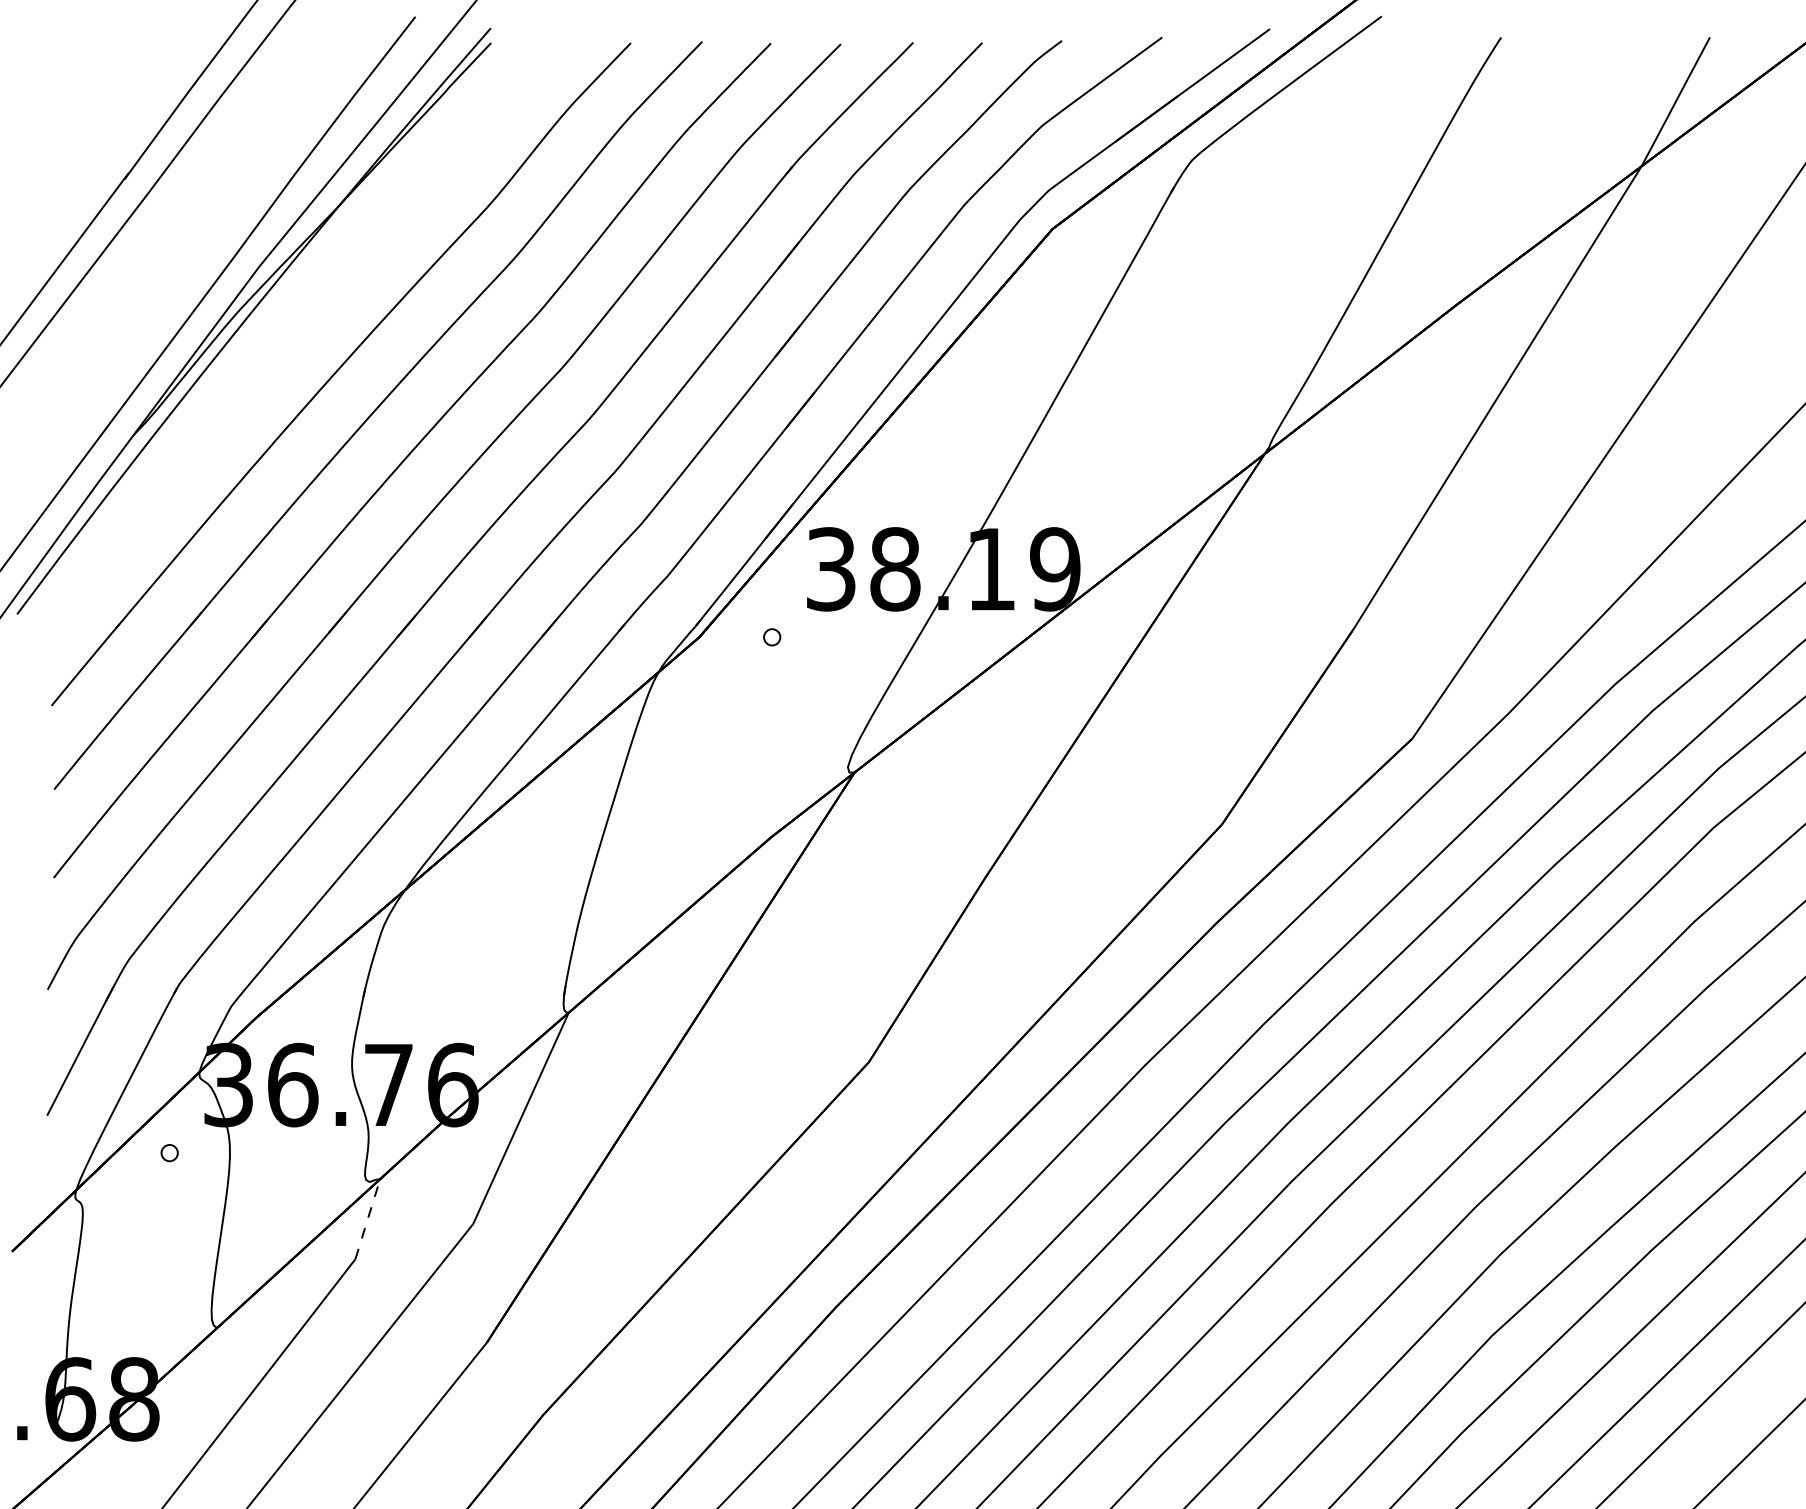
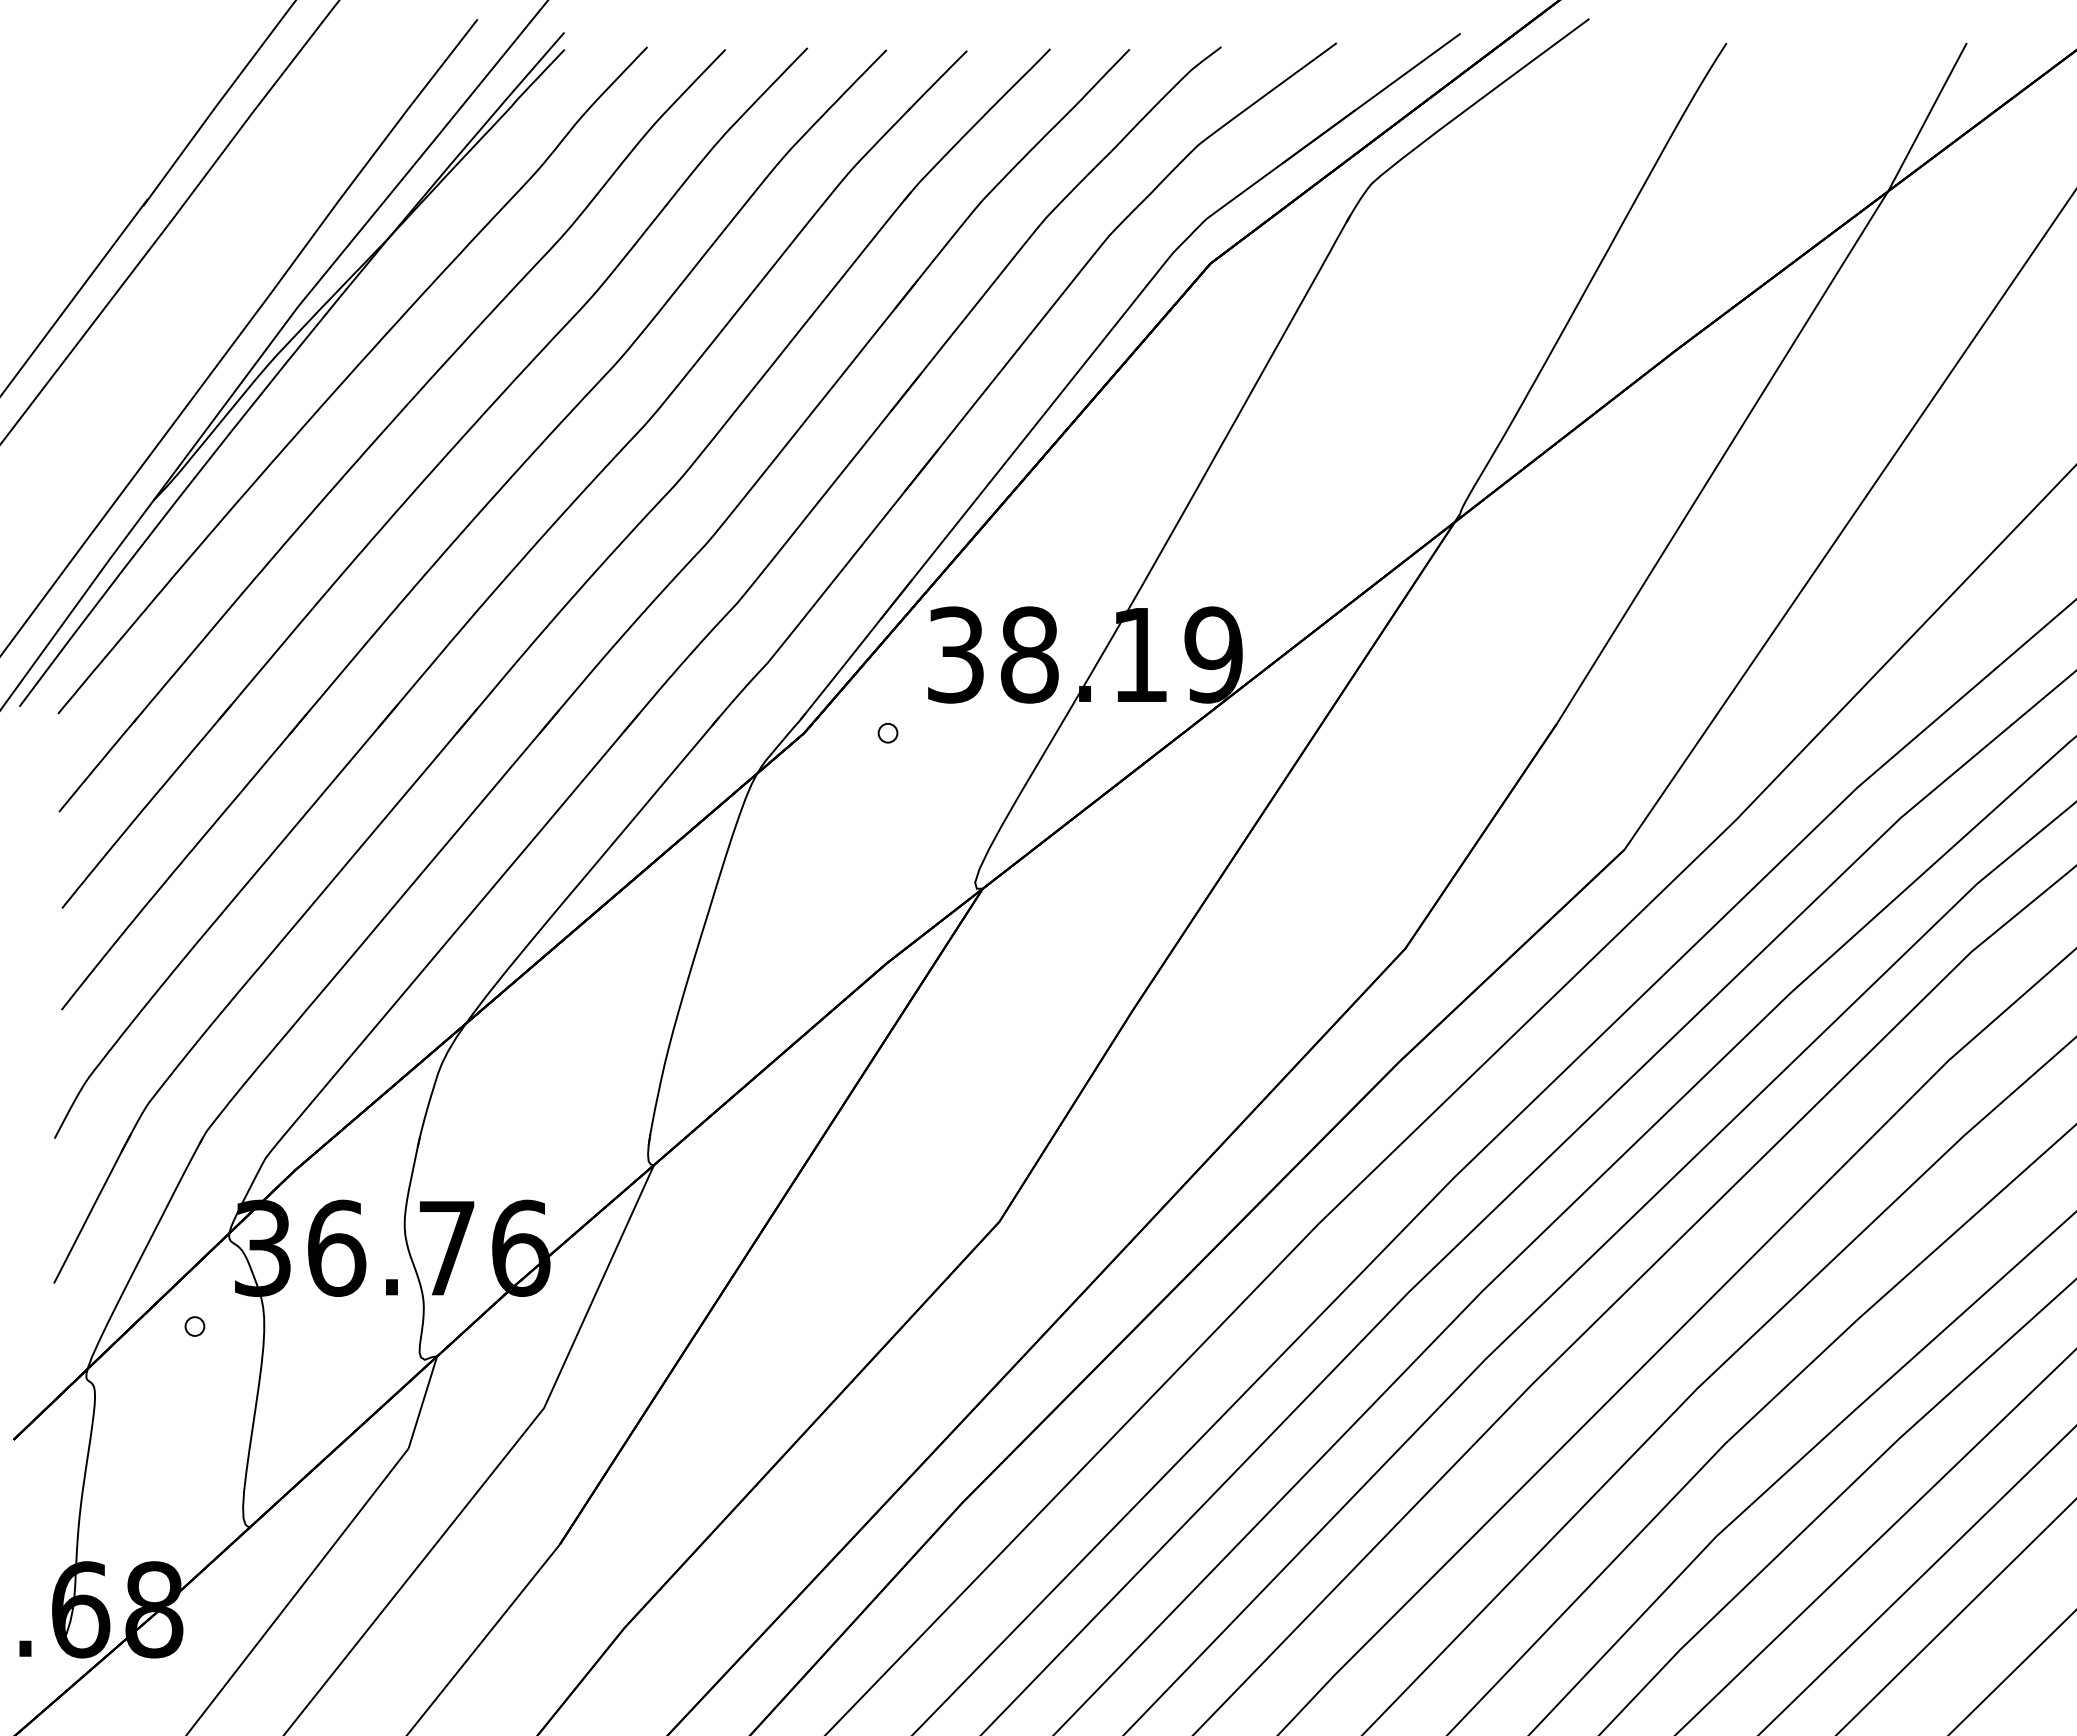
curve: (304, 327) -> (349, 376), added
line: (368, 1219) -> (423, 1402), dashed -> solid

